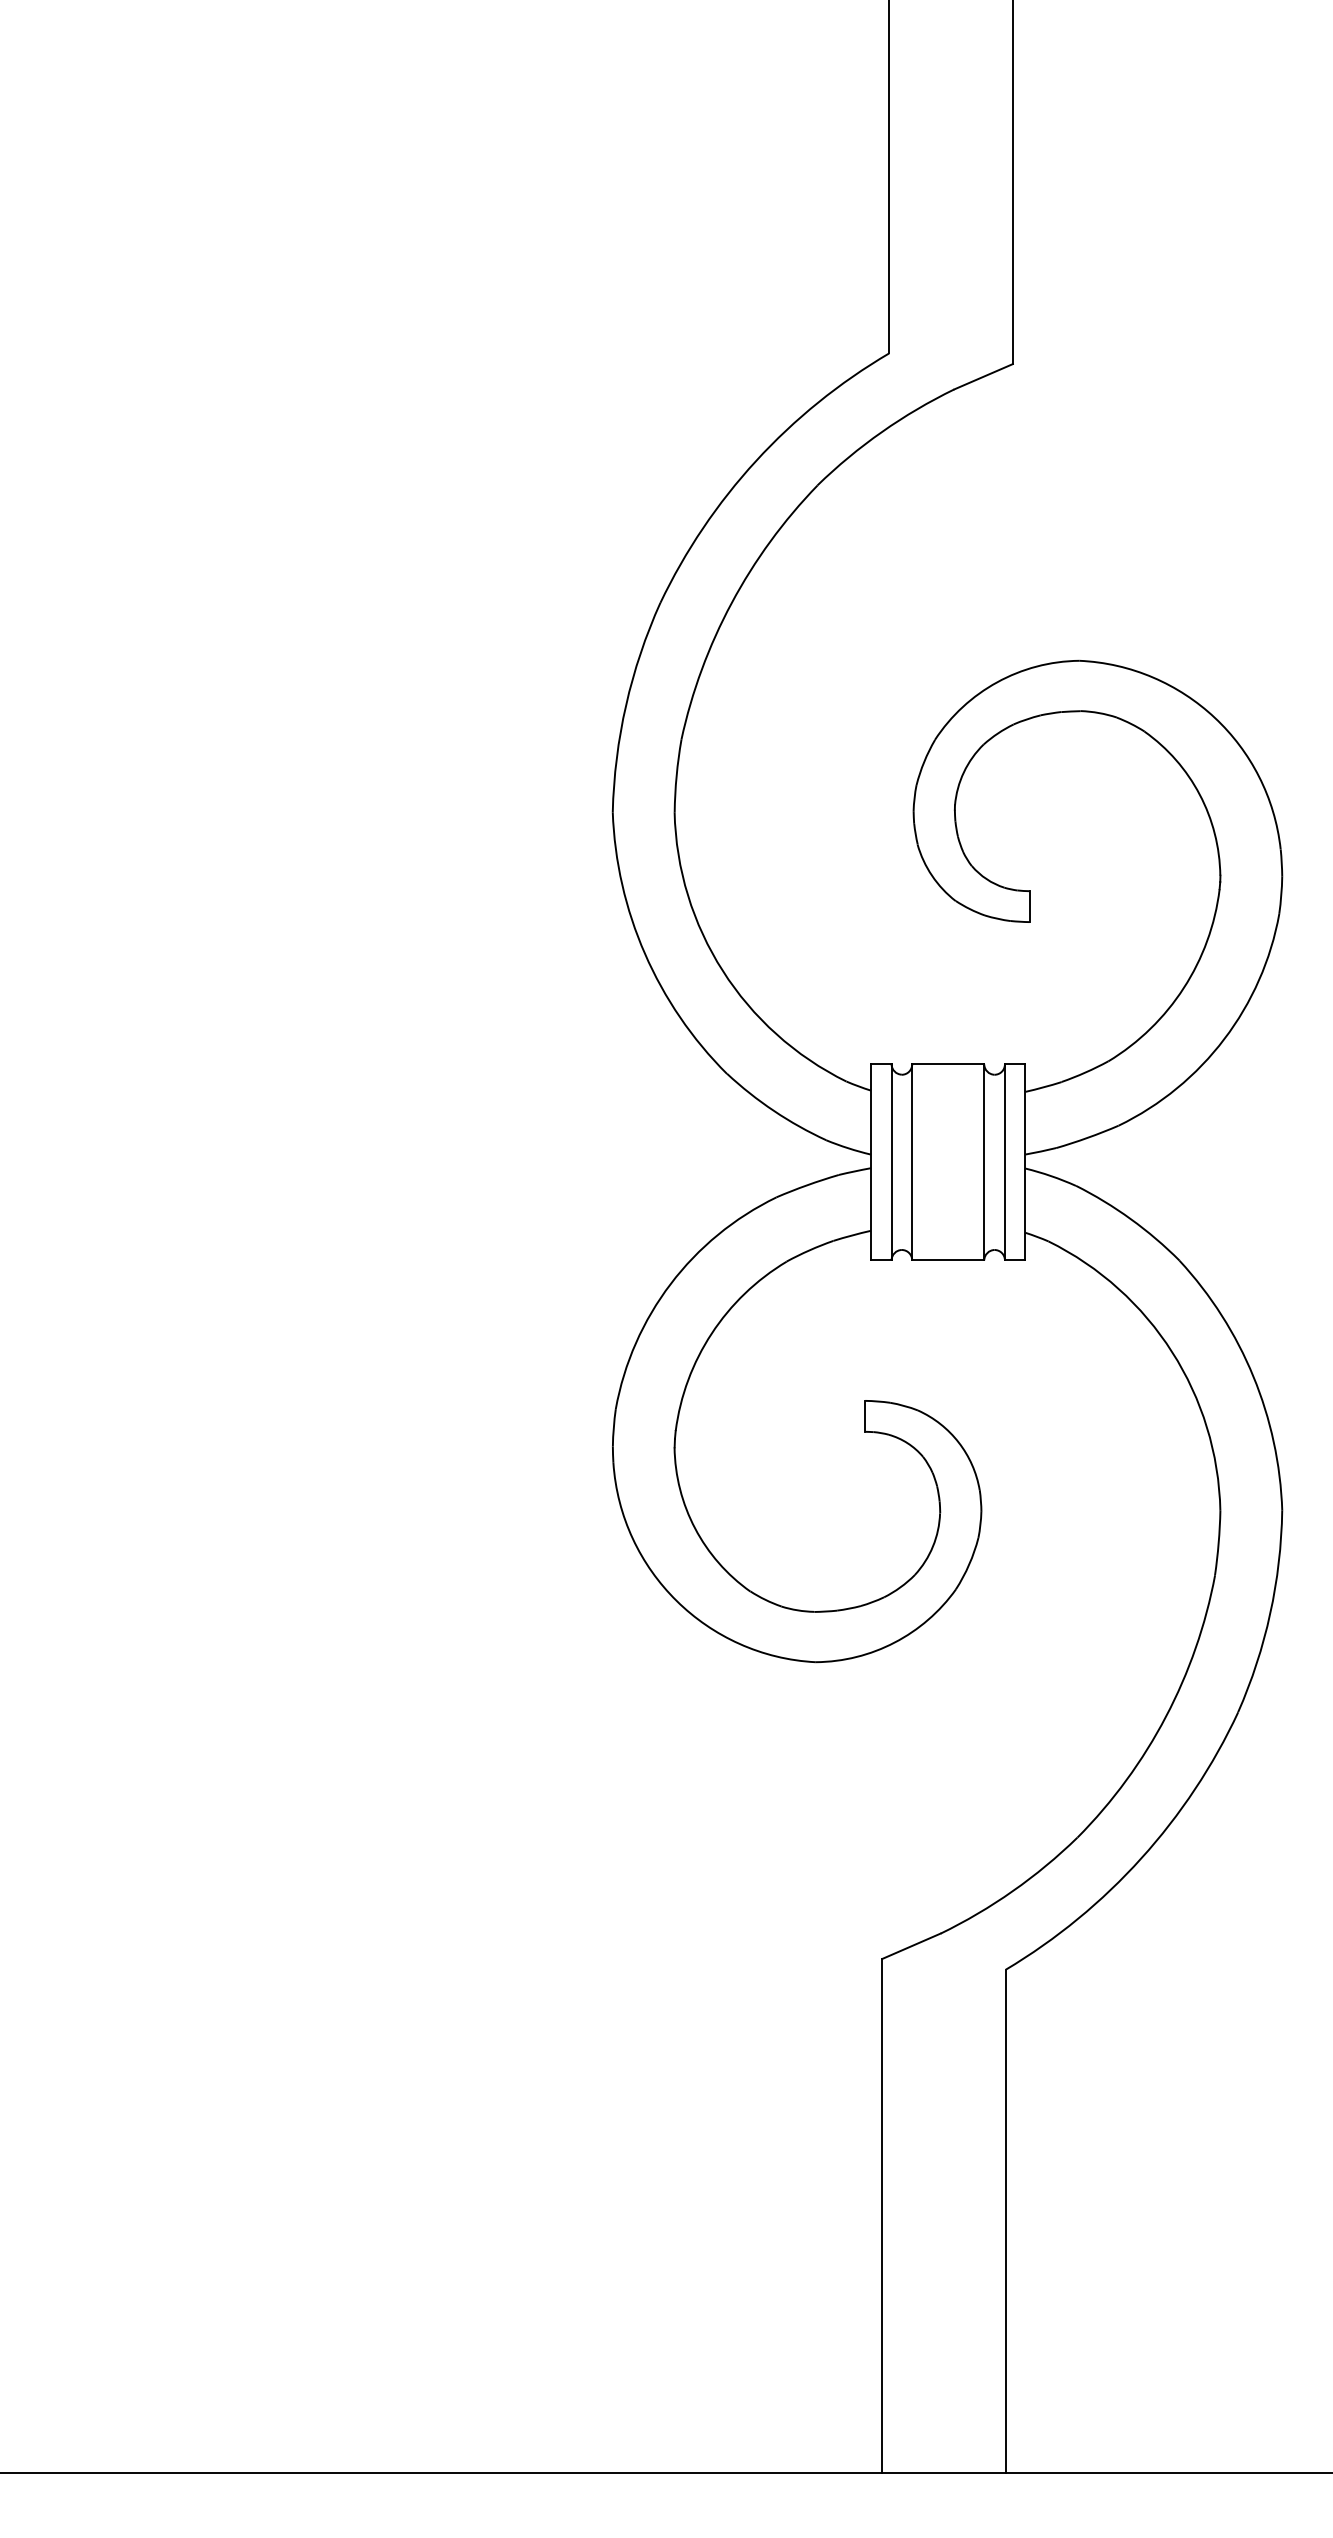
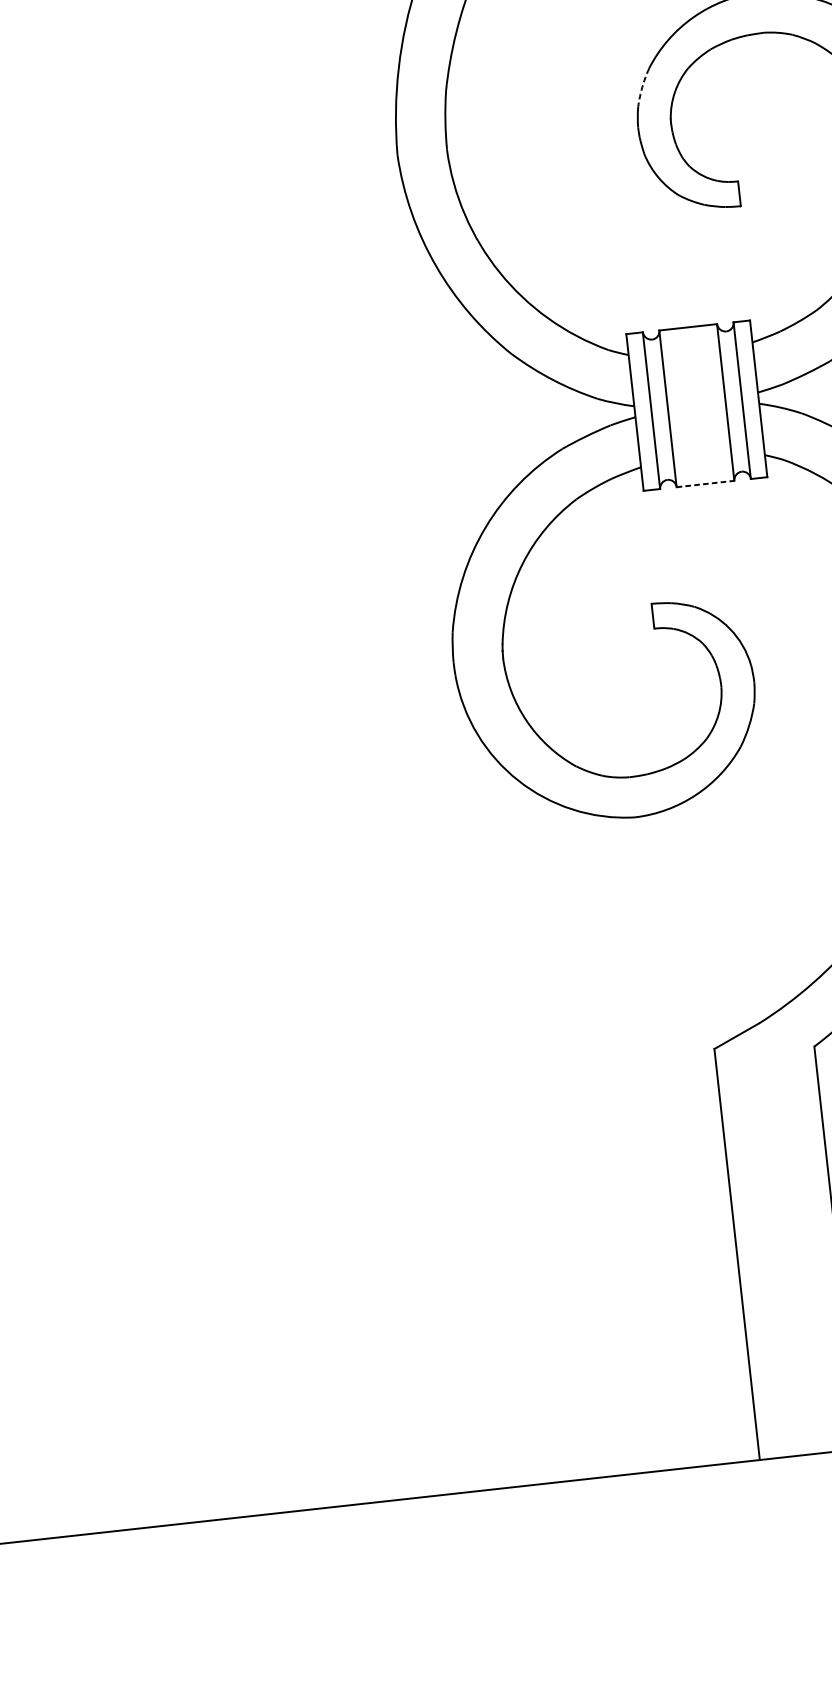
arc: (924, 761) -> (642, 86), solid -> dashed
line: (948, 1260) -> (705, 484), solid -> dashed

